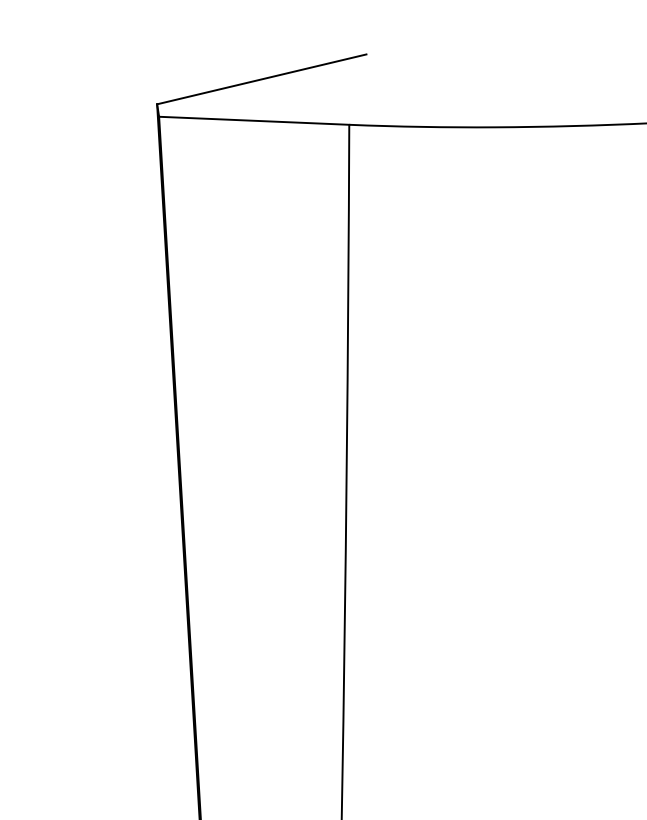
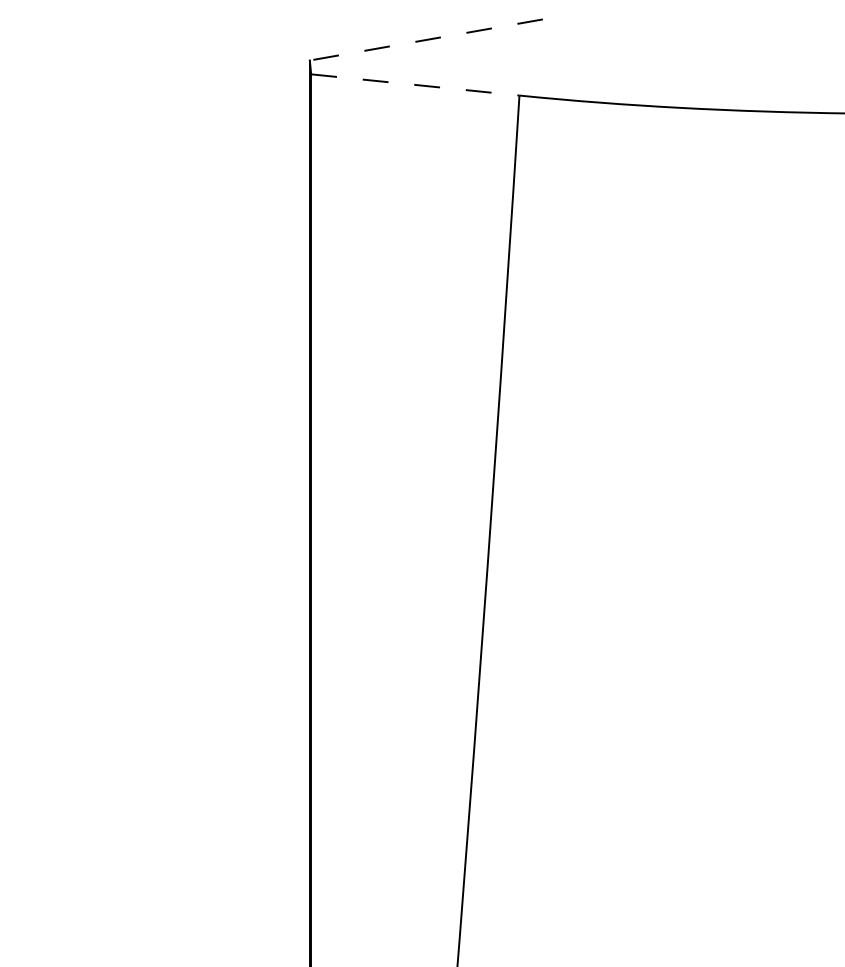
line: (261, 79) -> (425, 40), solid -> dashed
line: (254, 120) -> (415, 84), solid -> dashed

